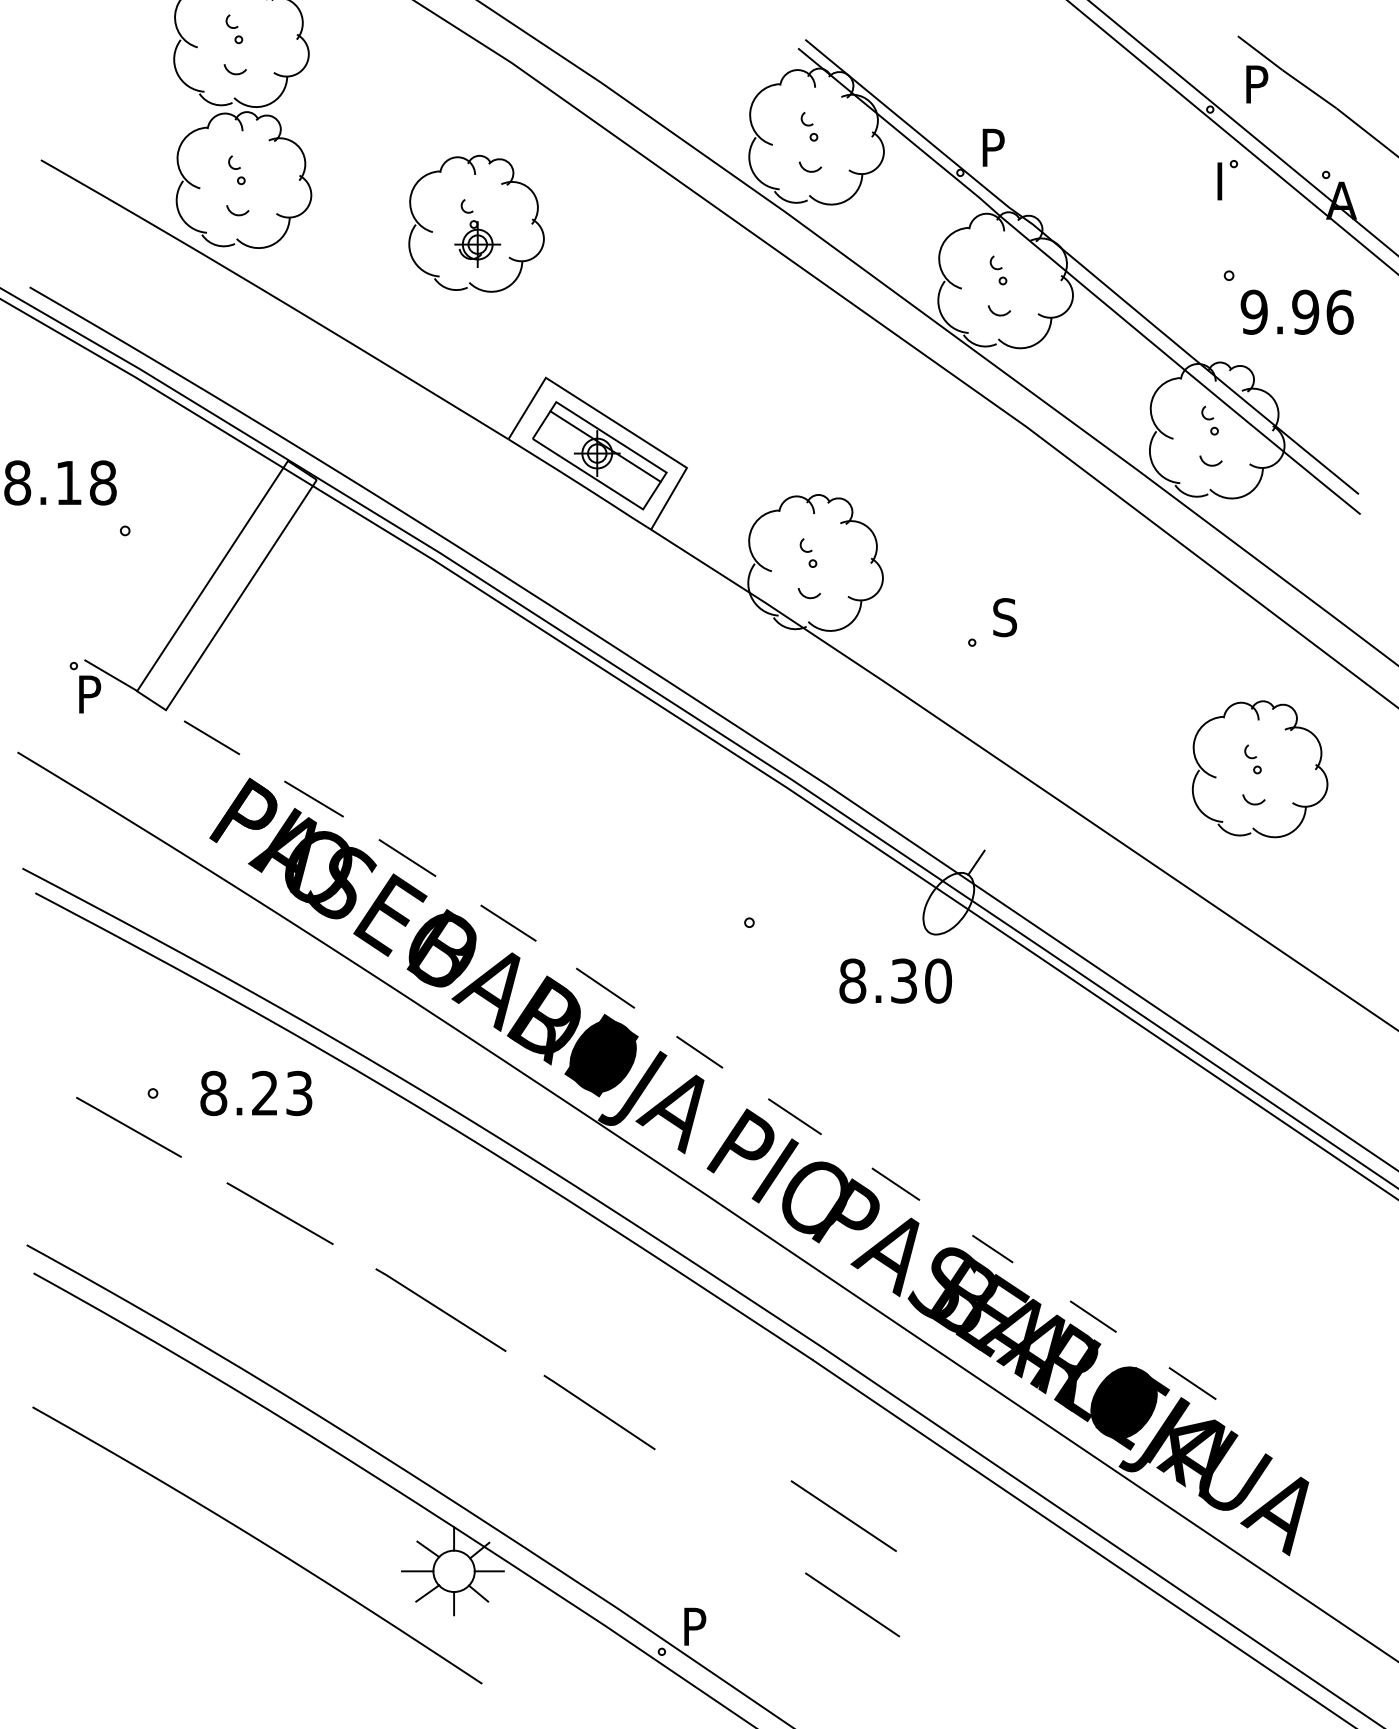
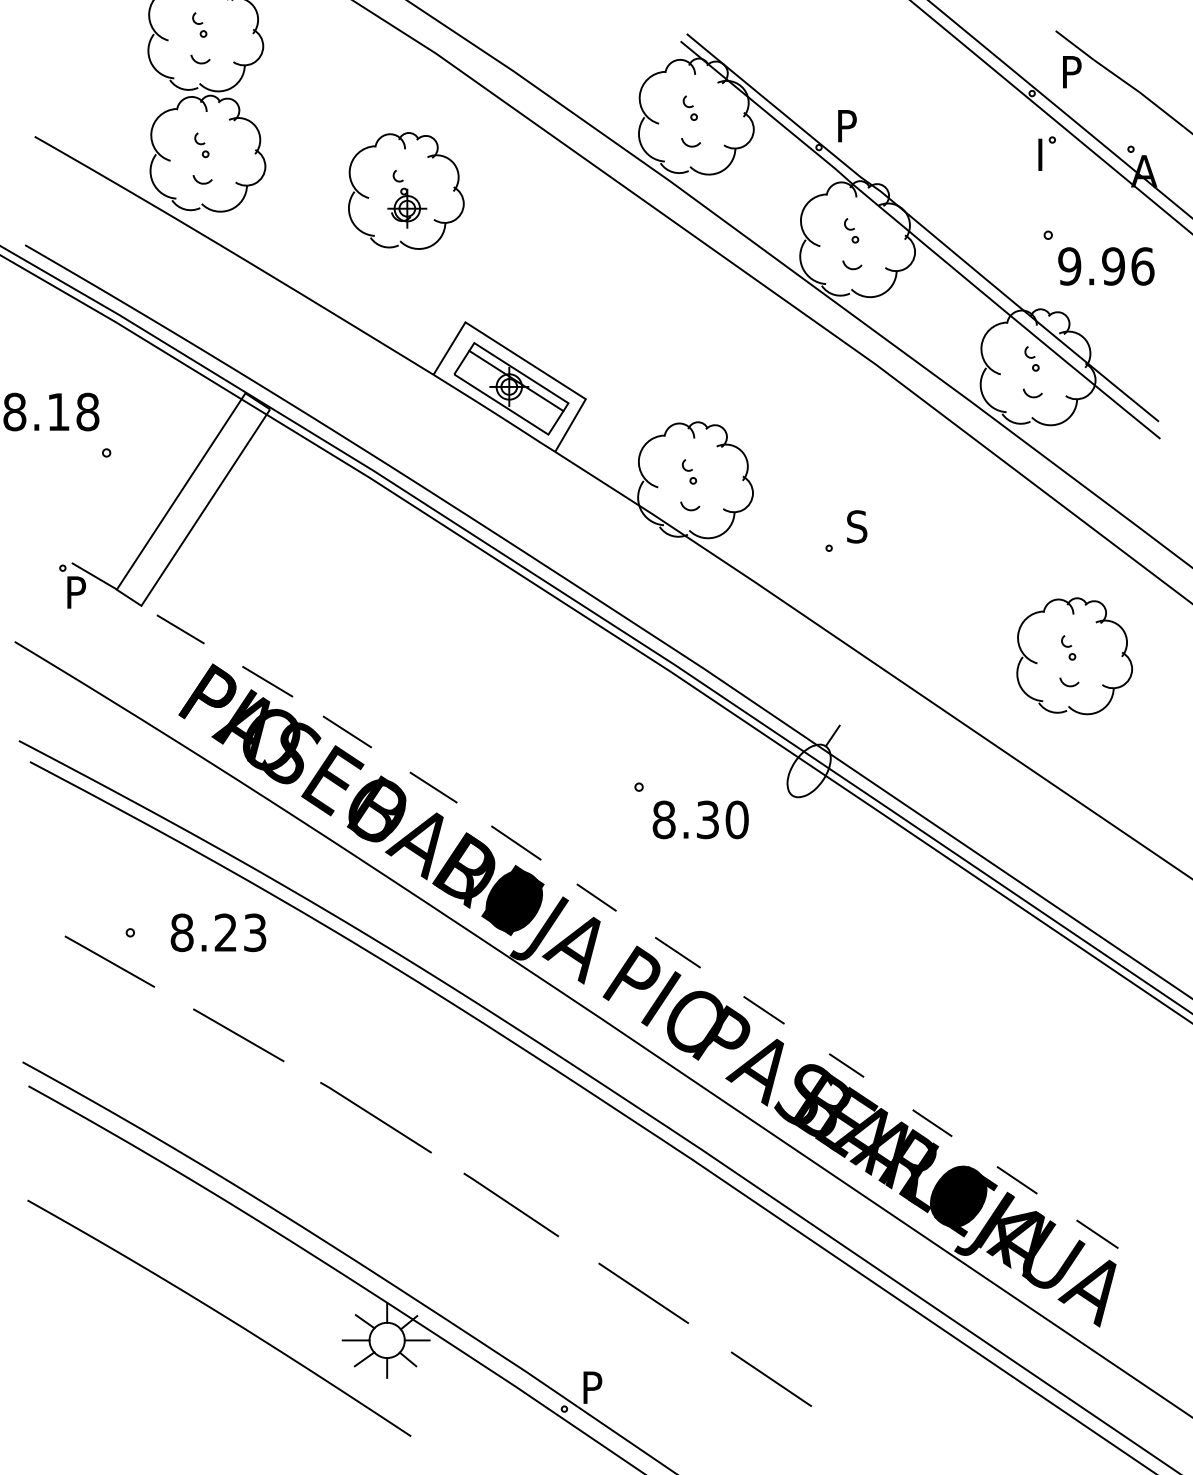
text: (895, 980) -> (700, 819), moved
line: (1286, 1446) -> (1097, 1233), added
line: (843, 1515) -> (643, 1292), moved
line: (852, 1604) -> (771, 1378), moved

